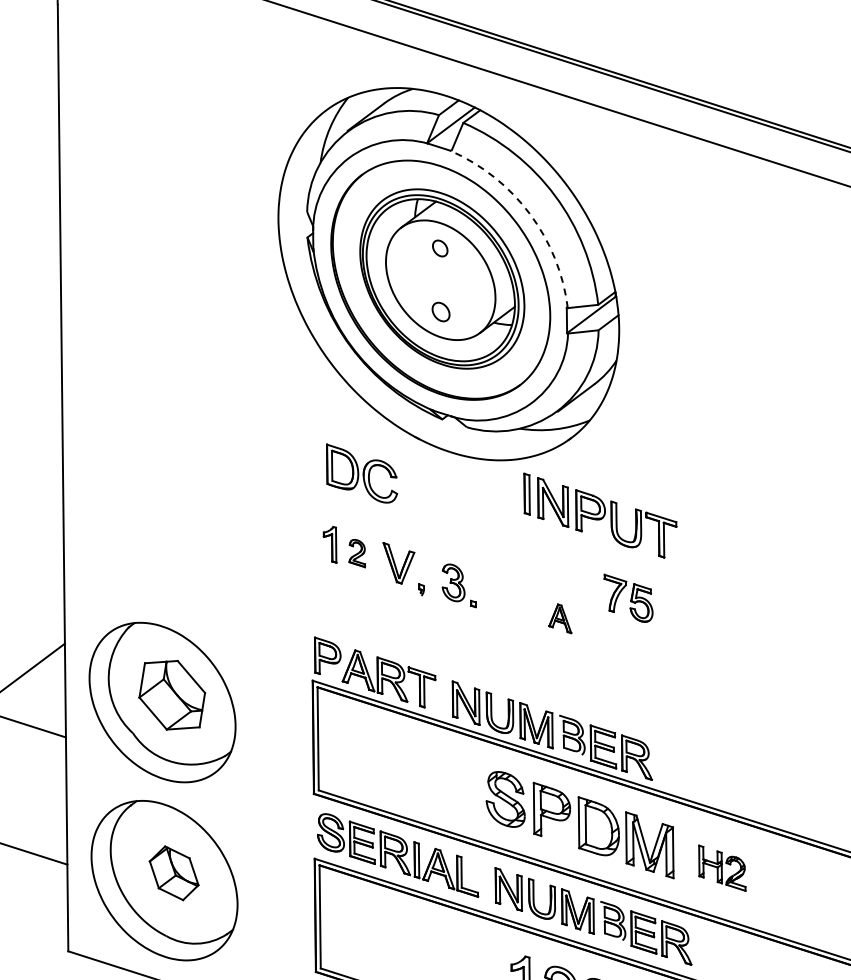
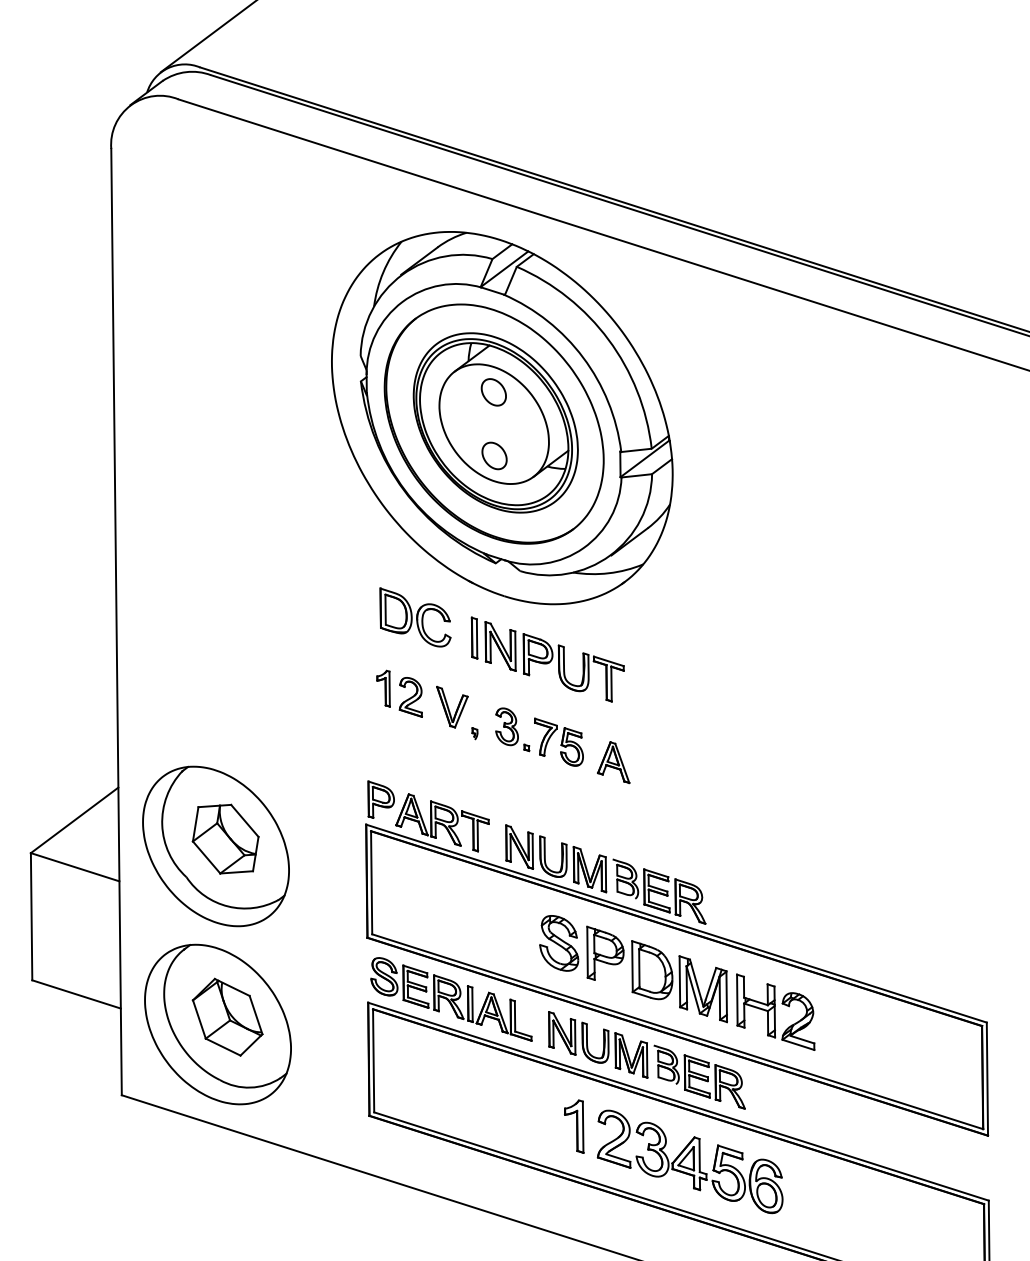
arc: (530, 213) -> (583, 357), dashed -> solid
part: (440, 248) -> (493, 392), size x1.67
part: (441, 311) -> (494, 455), size x1.43
part: (600, 515) -> (547, 659), moved
part: (357, 553) -> (410, 697), size x1.43
part: (628, 597) -> (558, 741), moved
part: (560, 618) -> (613, 762), size x1.43
part: (722, 867) -> (775, 1011), size x1.67
part: (174, 872) -> (227, 1016), size x1.43

